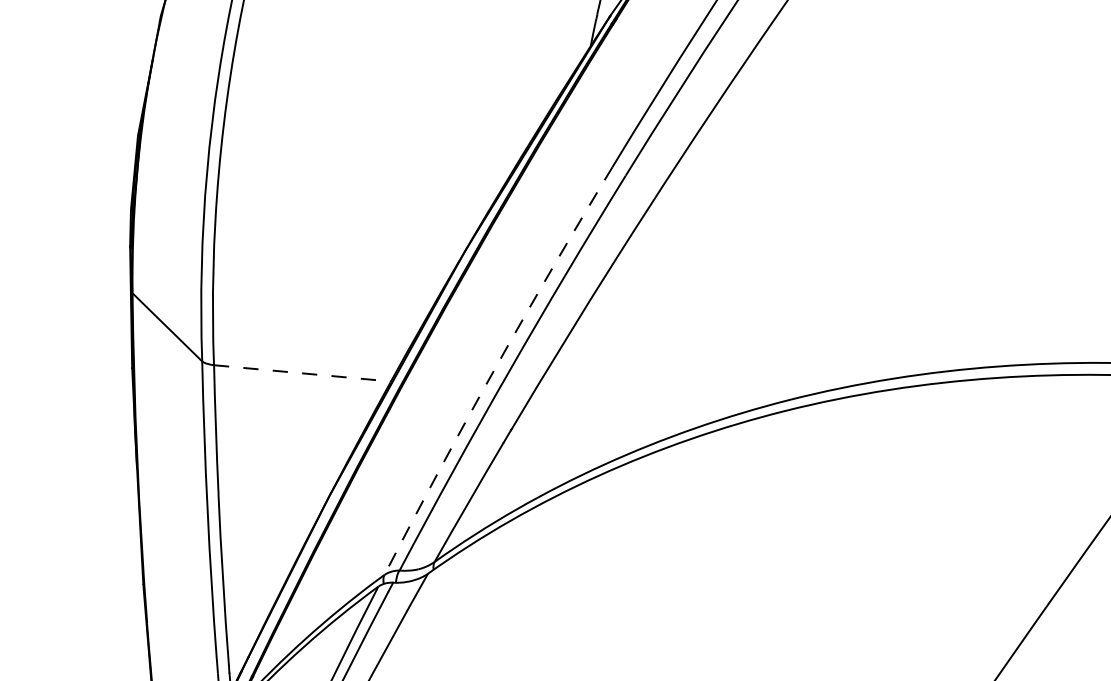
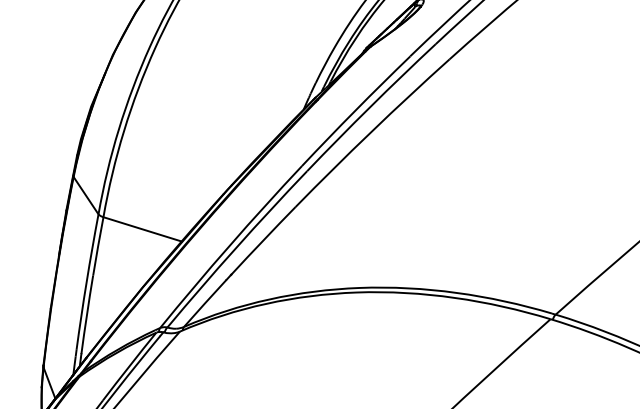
arc: (494, 368) -> (229, 245), dashed -> solid
line: (302, 373) -> (142, 229), dashed -> solid

